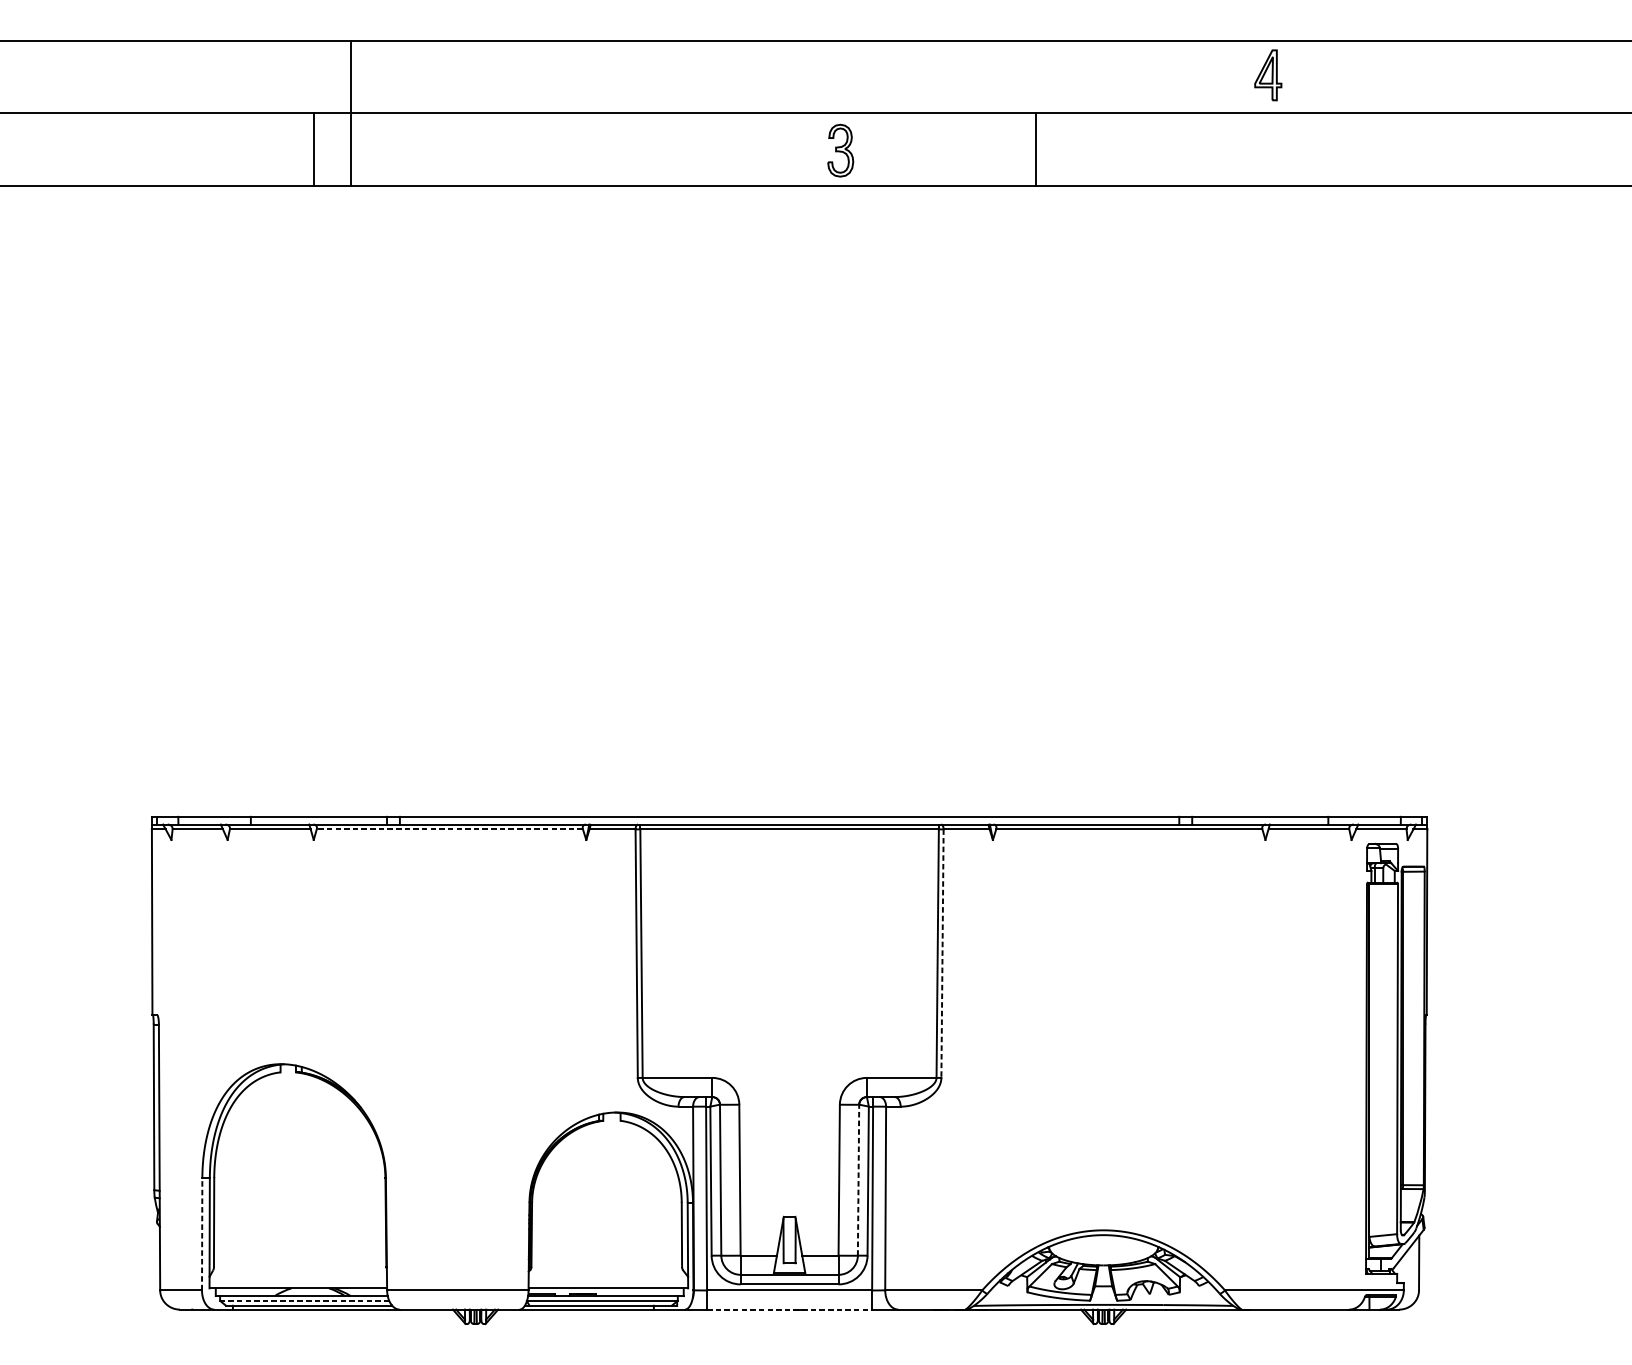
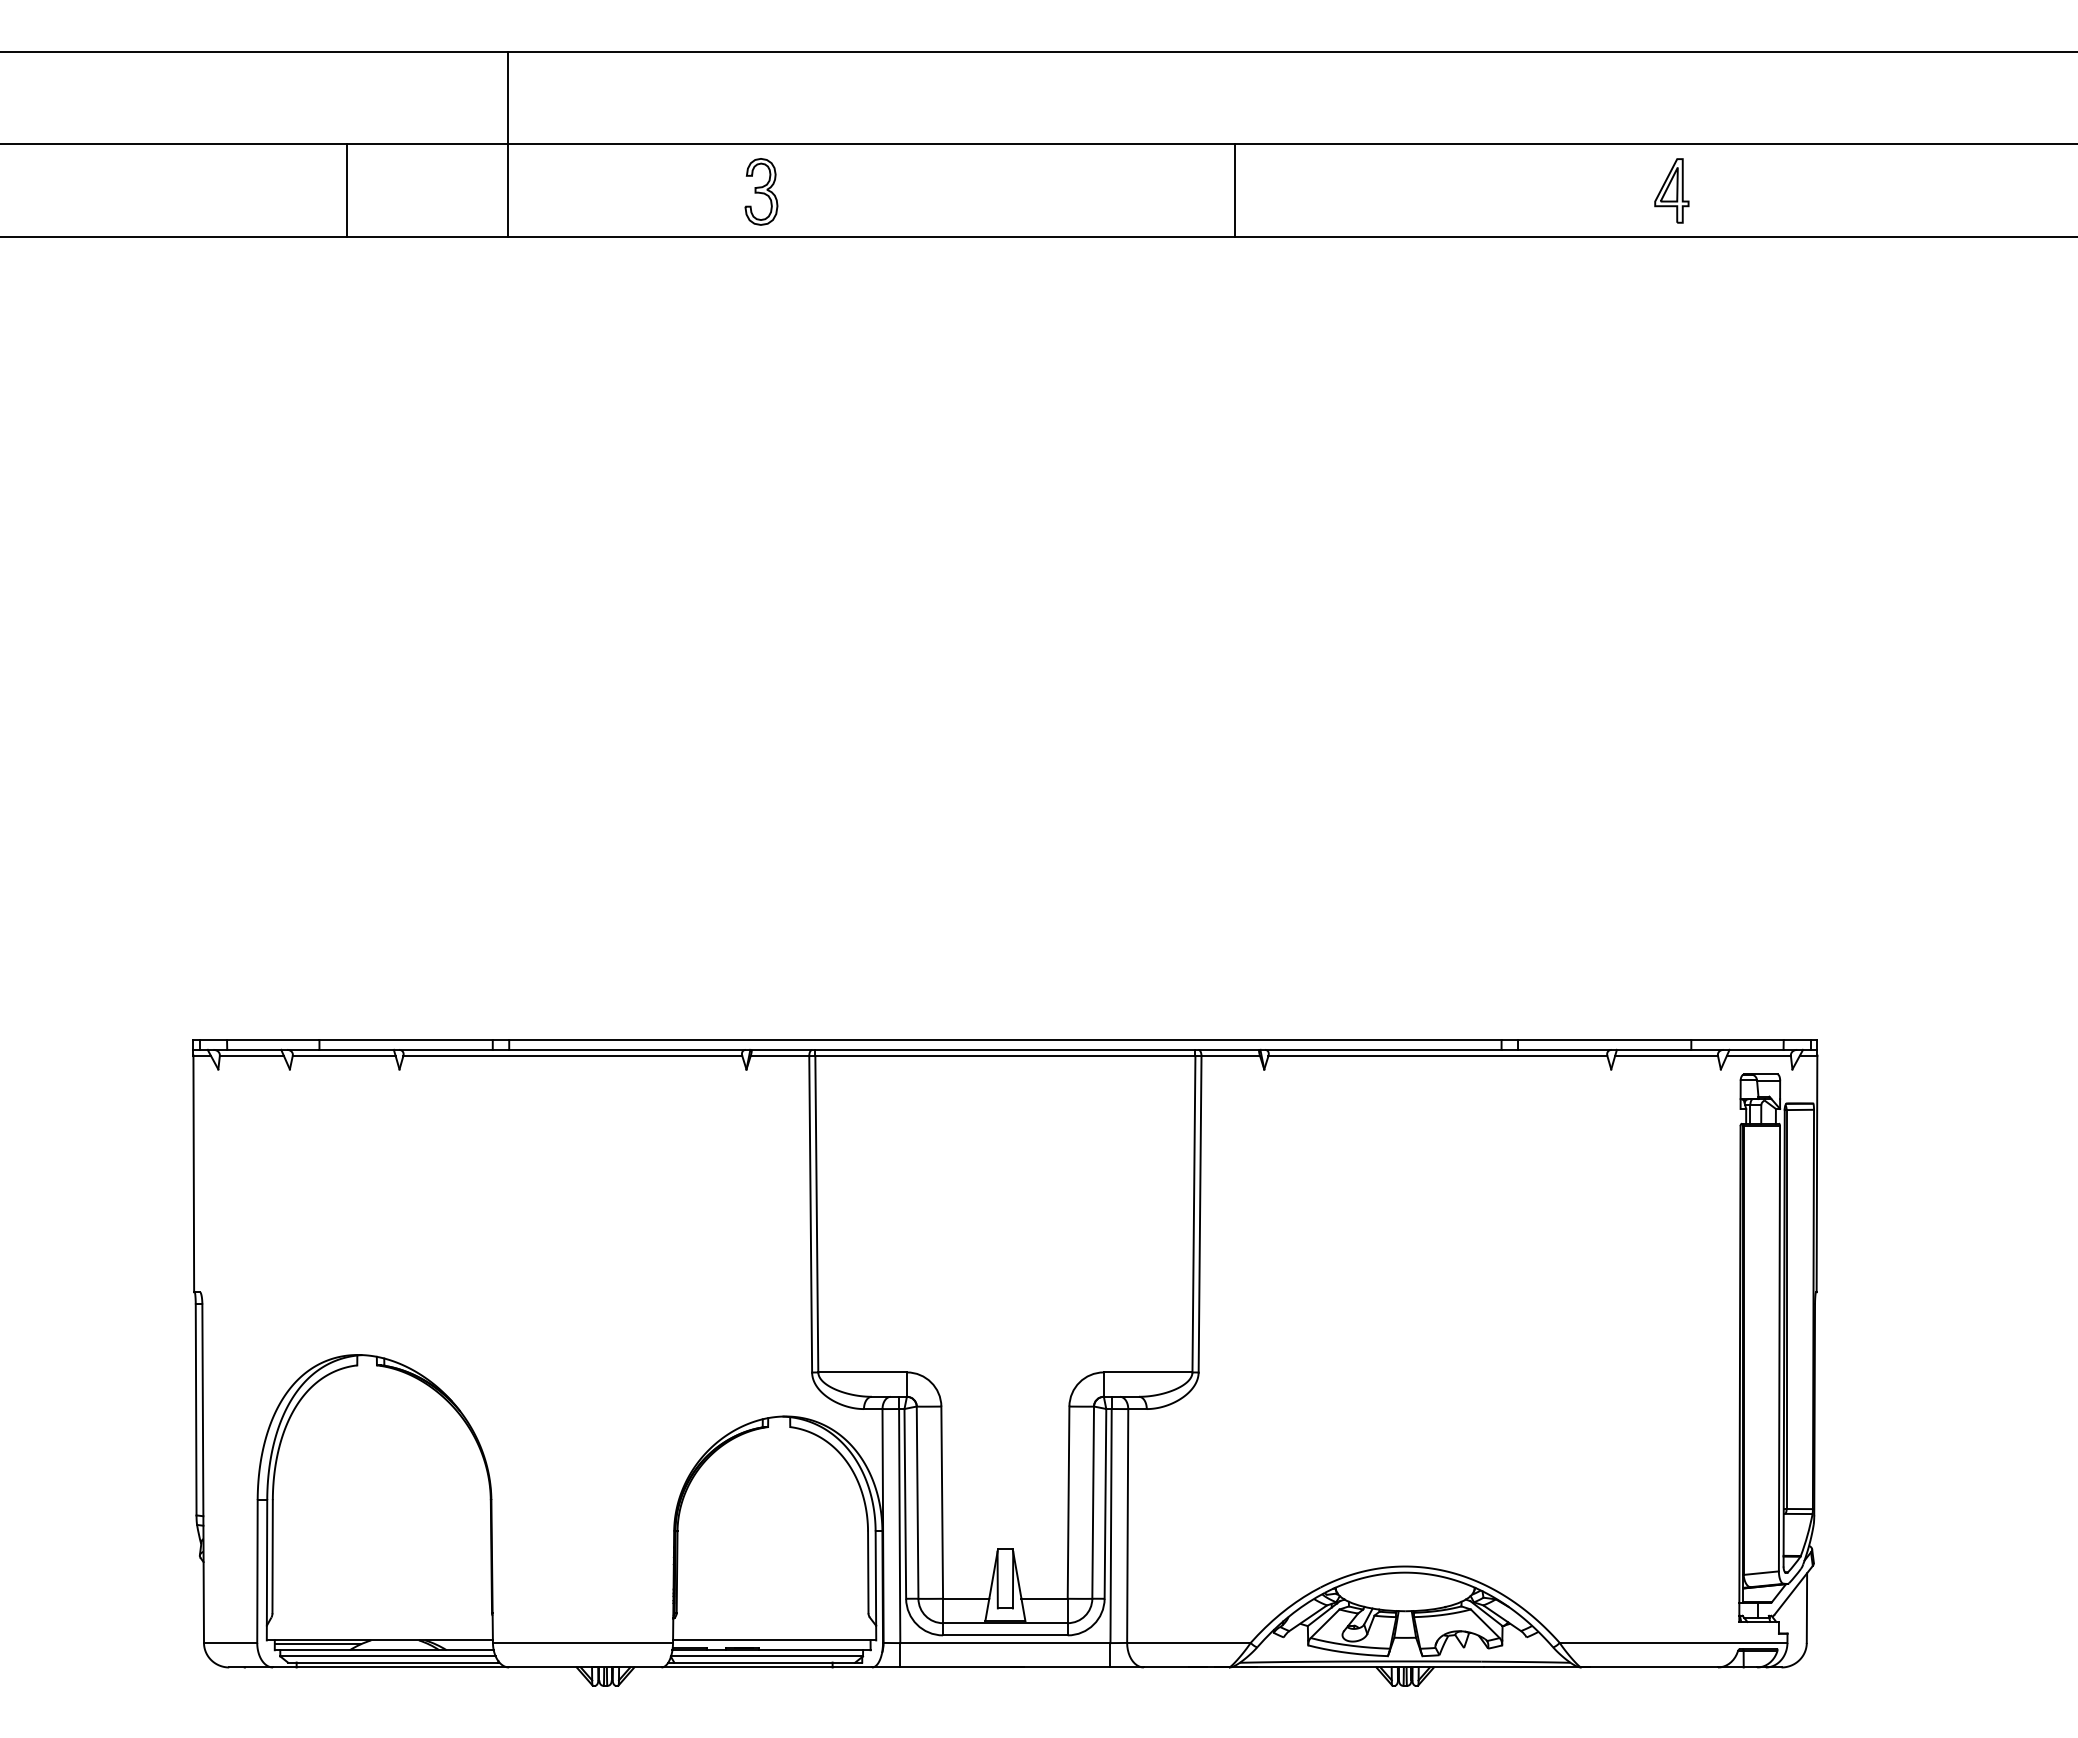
part: (1267, 74) -> (1671, 190), moved
line: (350, 113) -> (507, 144), moved
line: (313, 149) -> (346, 190), moved
line: (1036, 149) -> (1234, 190), moved
part: (840, 150) -> (761, 191), moved
line: (449, 829) -> (572, 1056), dashed -> solid
line: (942, 953) -> (1200, 1214), dashed -> solid
line: (858, 1180) -> (1093, 1502), dashed -> solid
line: (202, 1233) -> (257, 1570), dashed -> solid
line: (249, 1291) -> (317, 1644), added
line: (305, 1301) -> (388, 1656), dashed -> solid
line: (789, 1309) -> (1005, 1667), dashed -> solid

